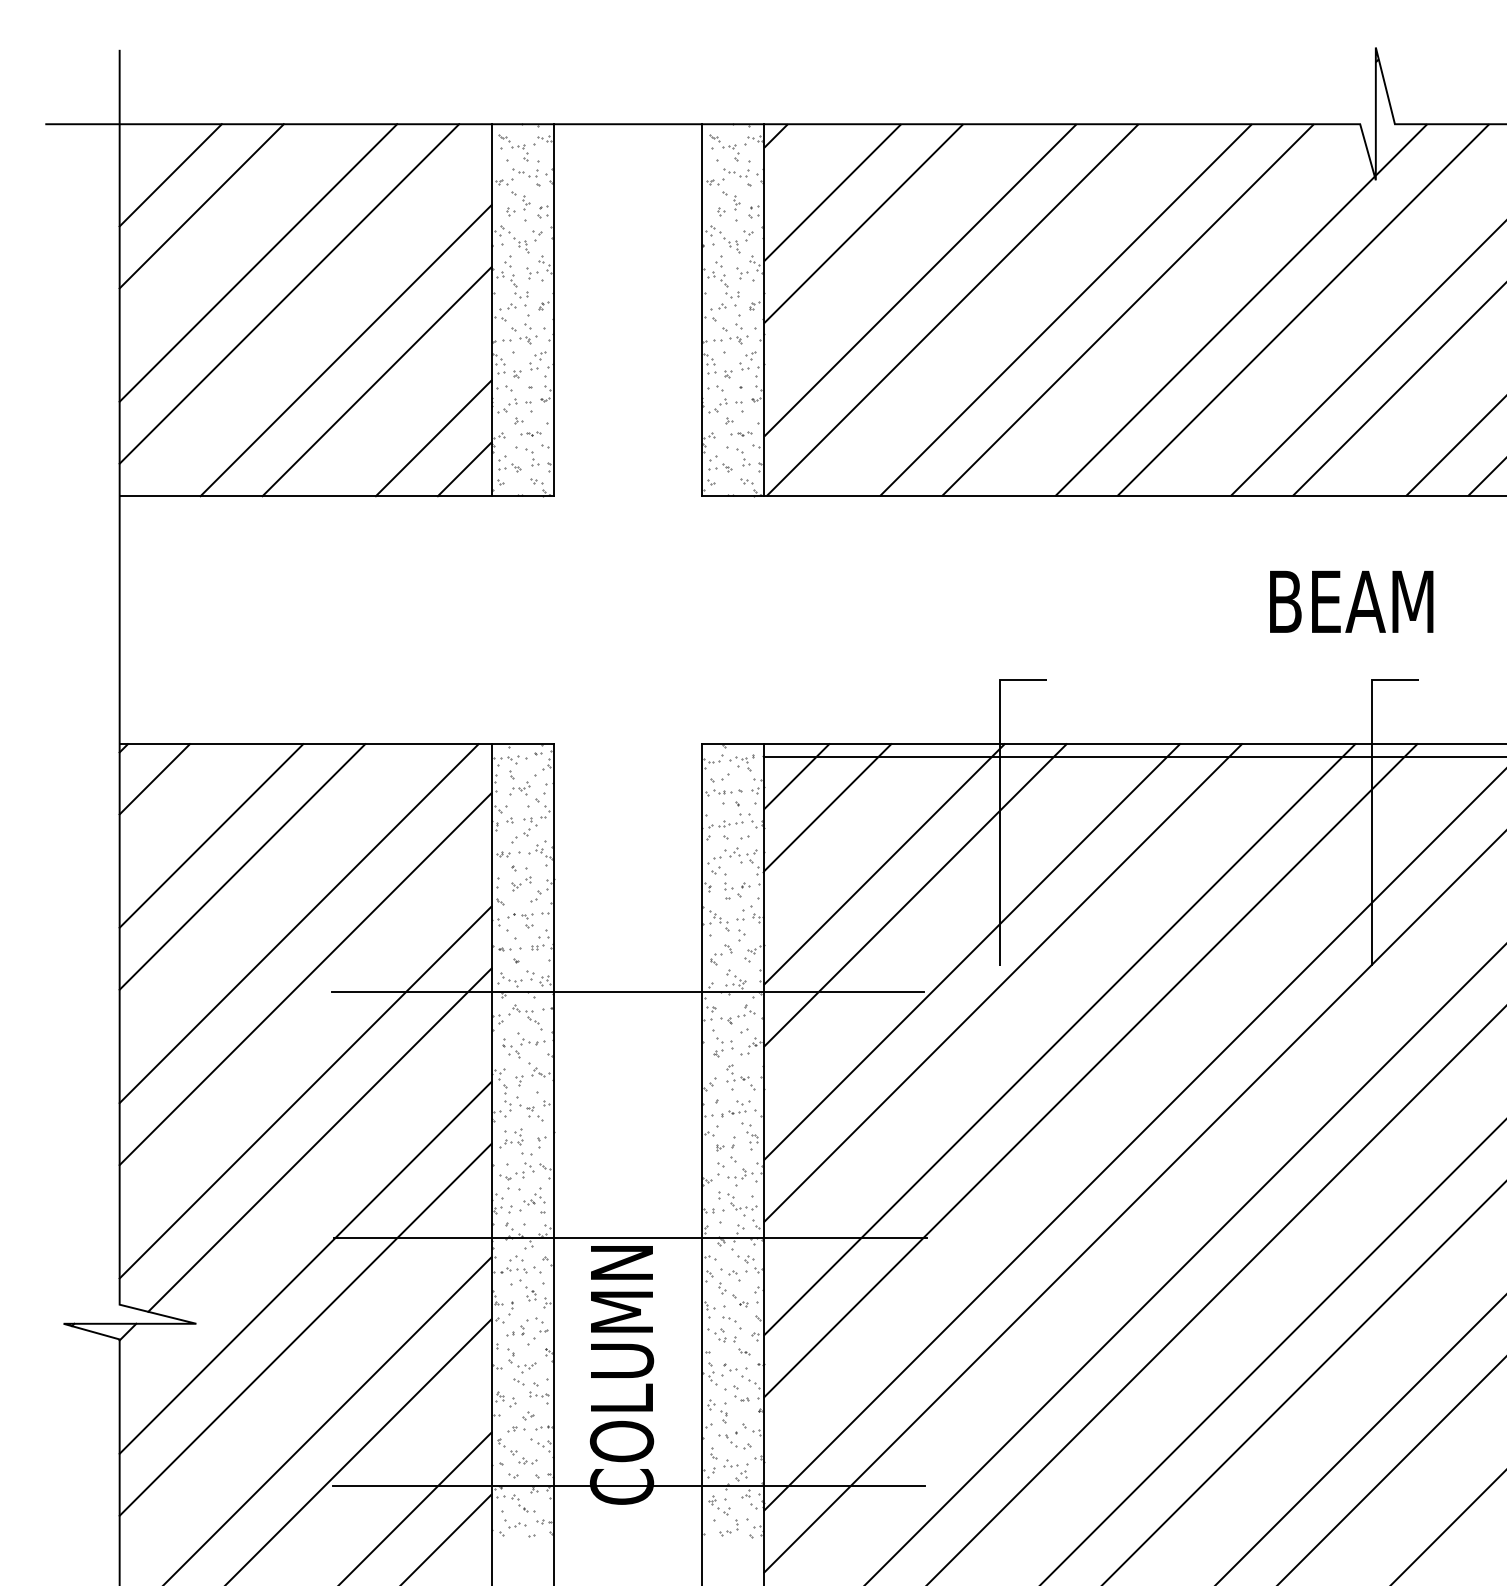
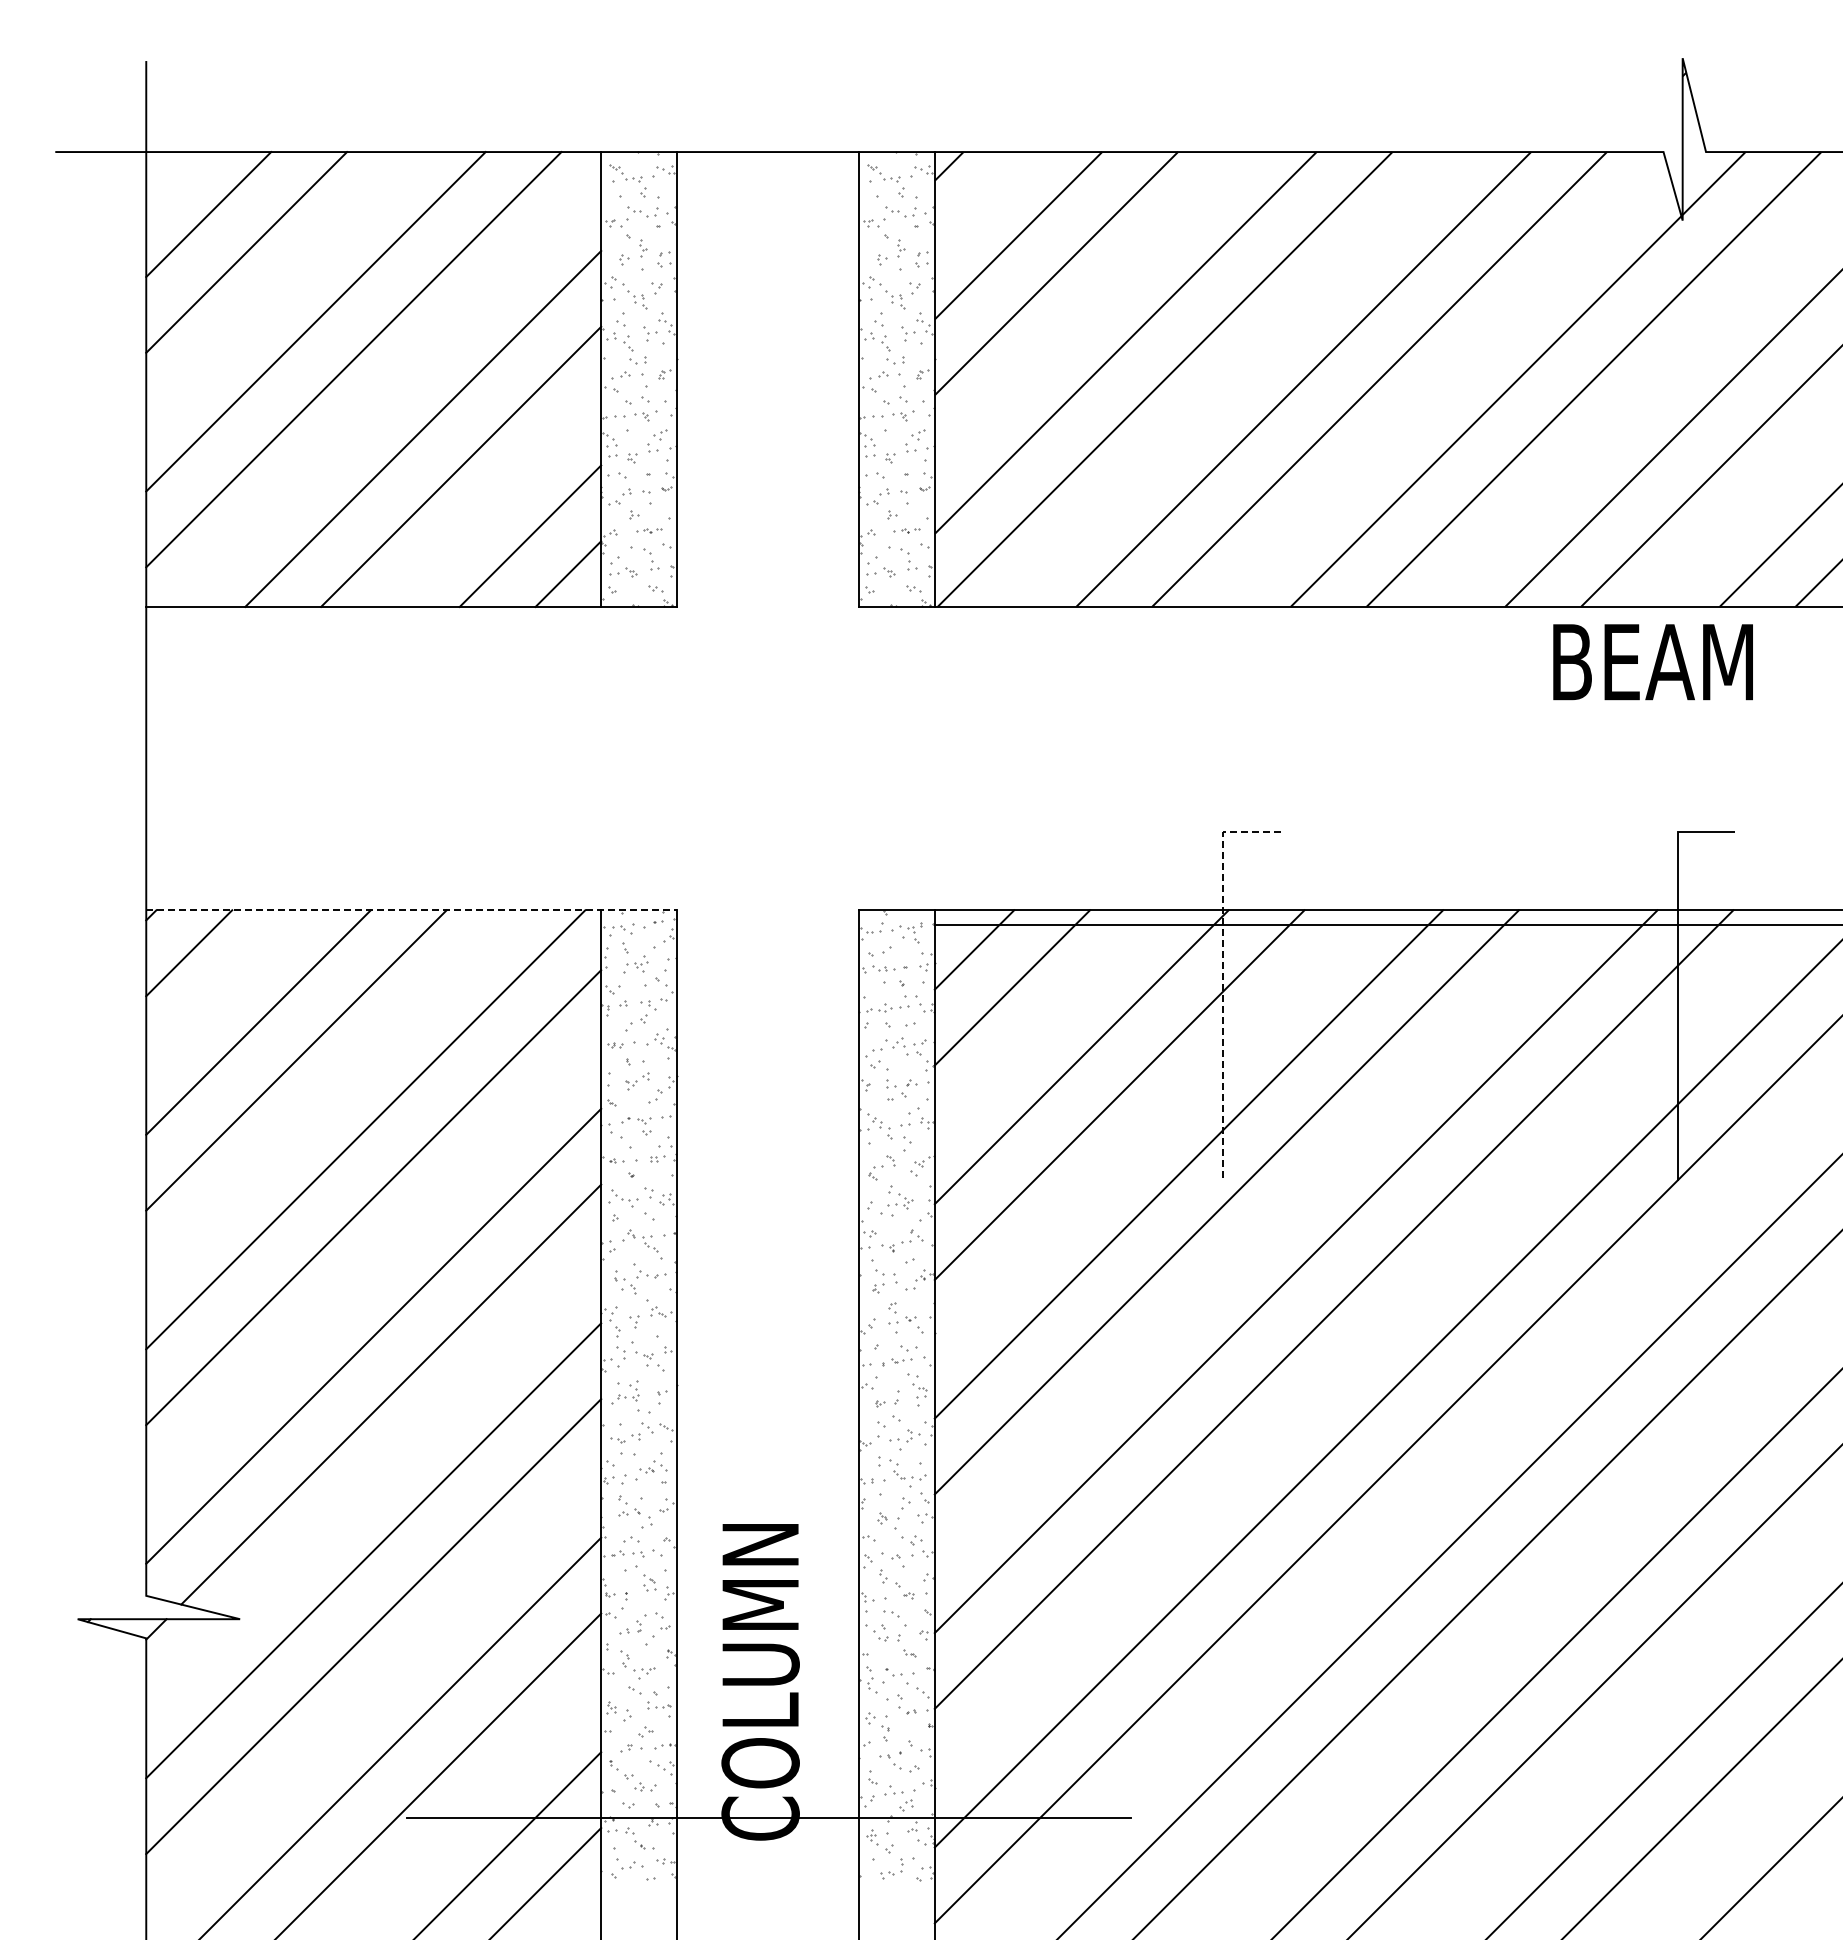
text: (1351, 602) -> (1652, 662), moved
line: (337, 744) -> (412, 910), solid -> dashed
line: (999, 799) -> (1222, 977), solid -> dashed
line: (628, 992) -> (768, 1213), removed
line: (630, 1237) -> (770, 1513), removed

